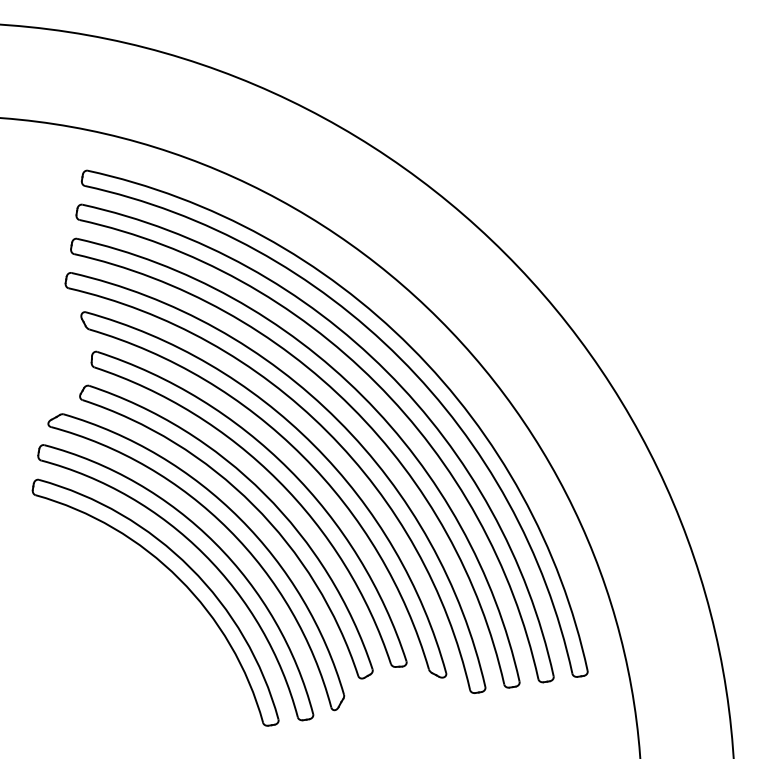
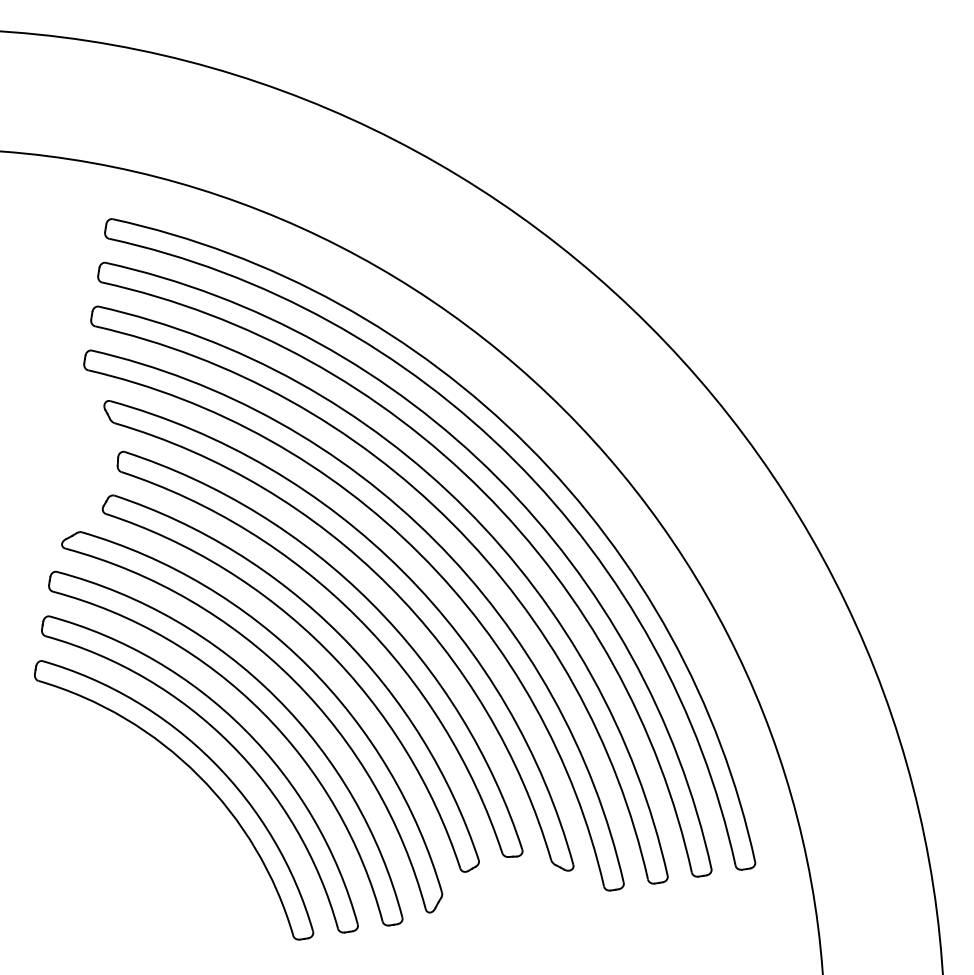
part: (153, 604) -> (197, 776), added

